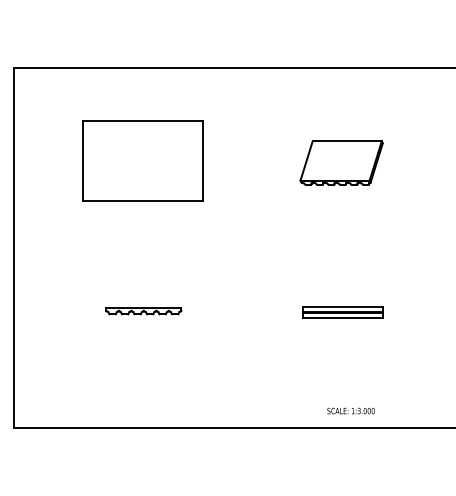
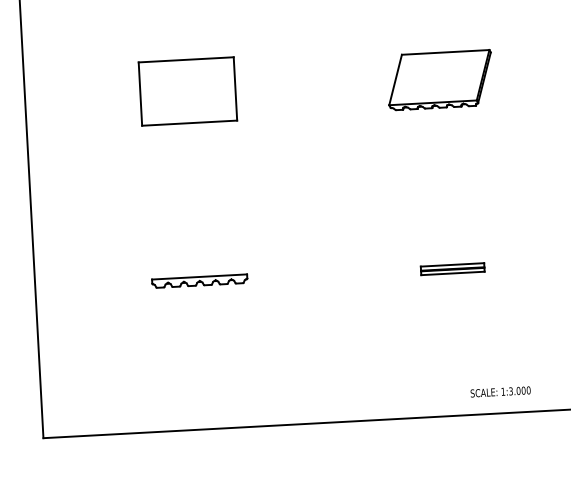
part: (142, 160) -> (187, 90), size x0.62
part: (343, 312) -> (452, 269), size x0.62
text: (350, 410) -> (499, 391), moved

